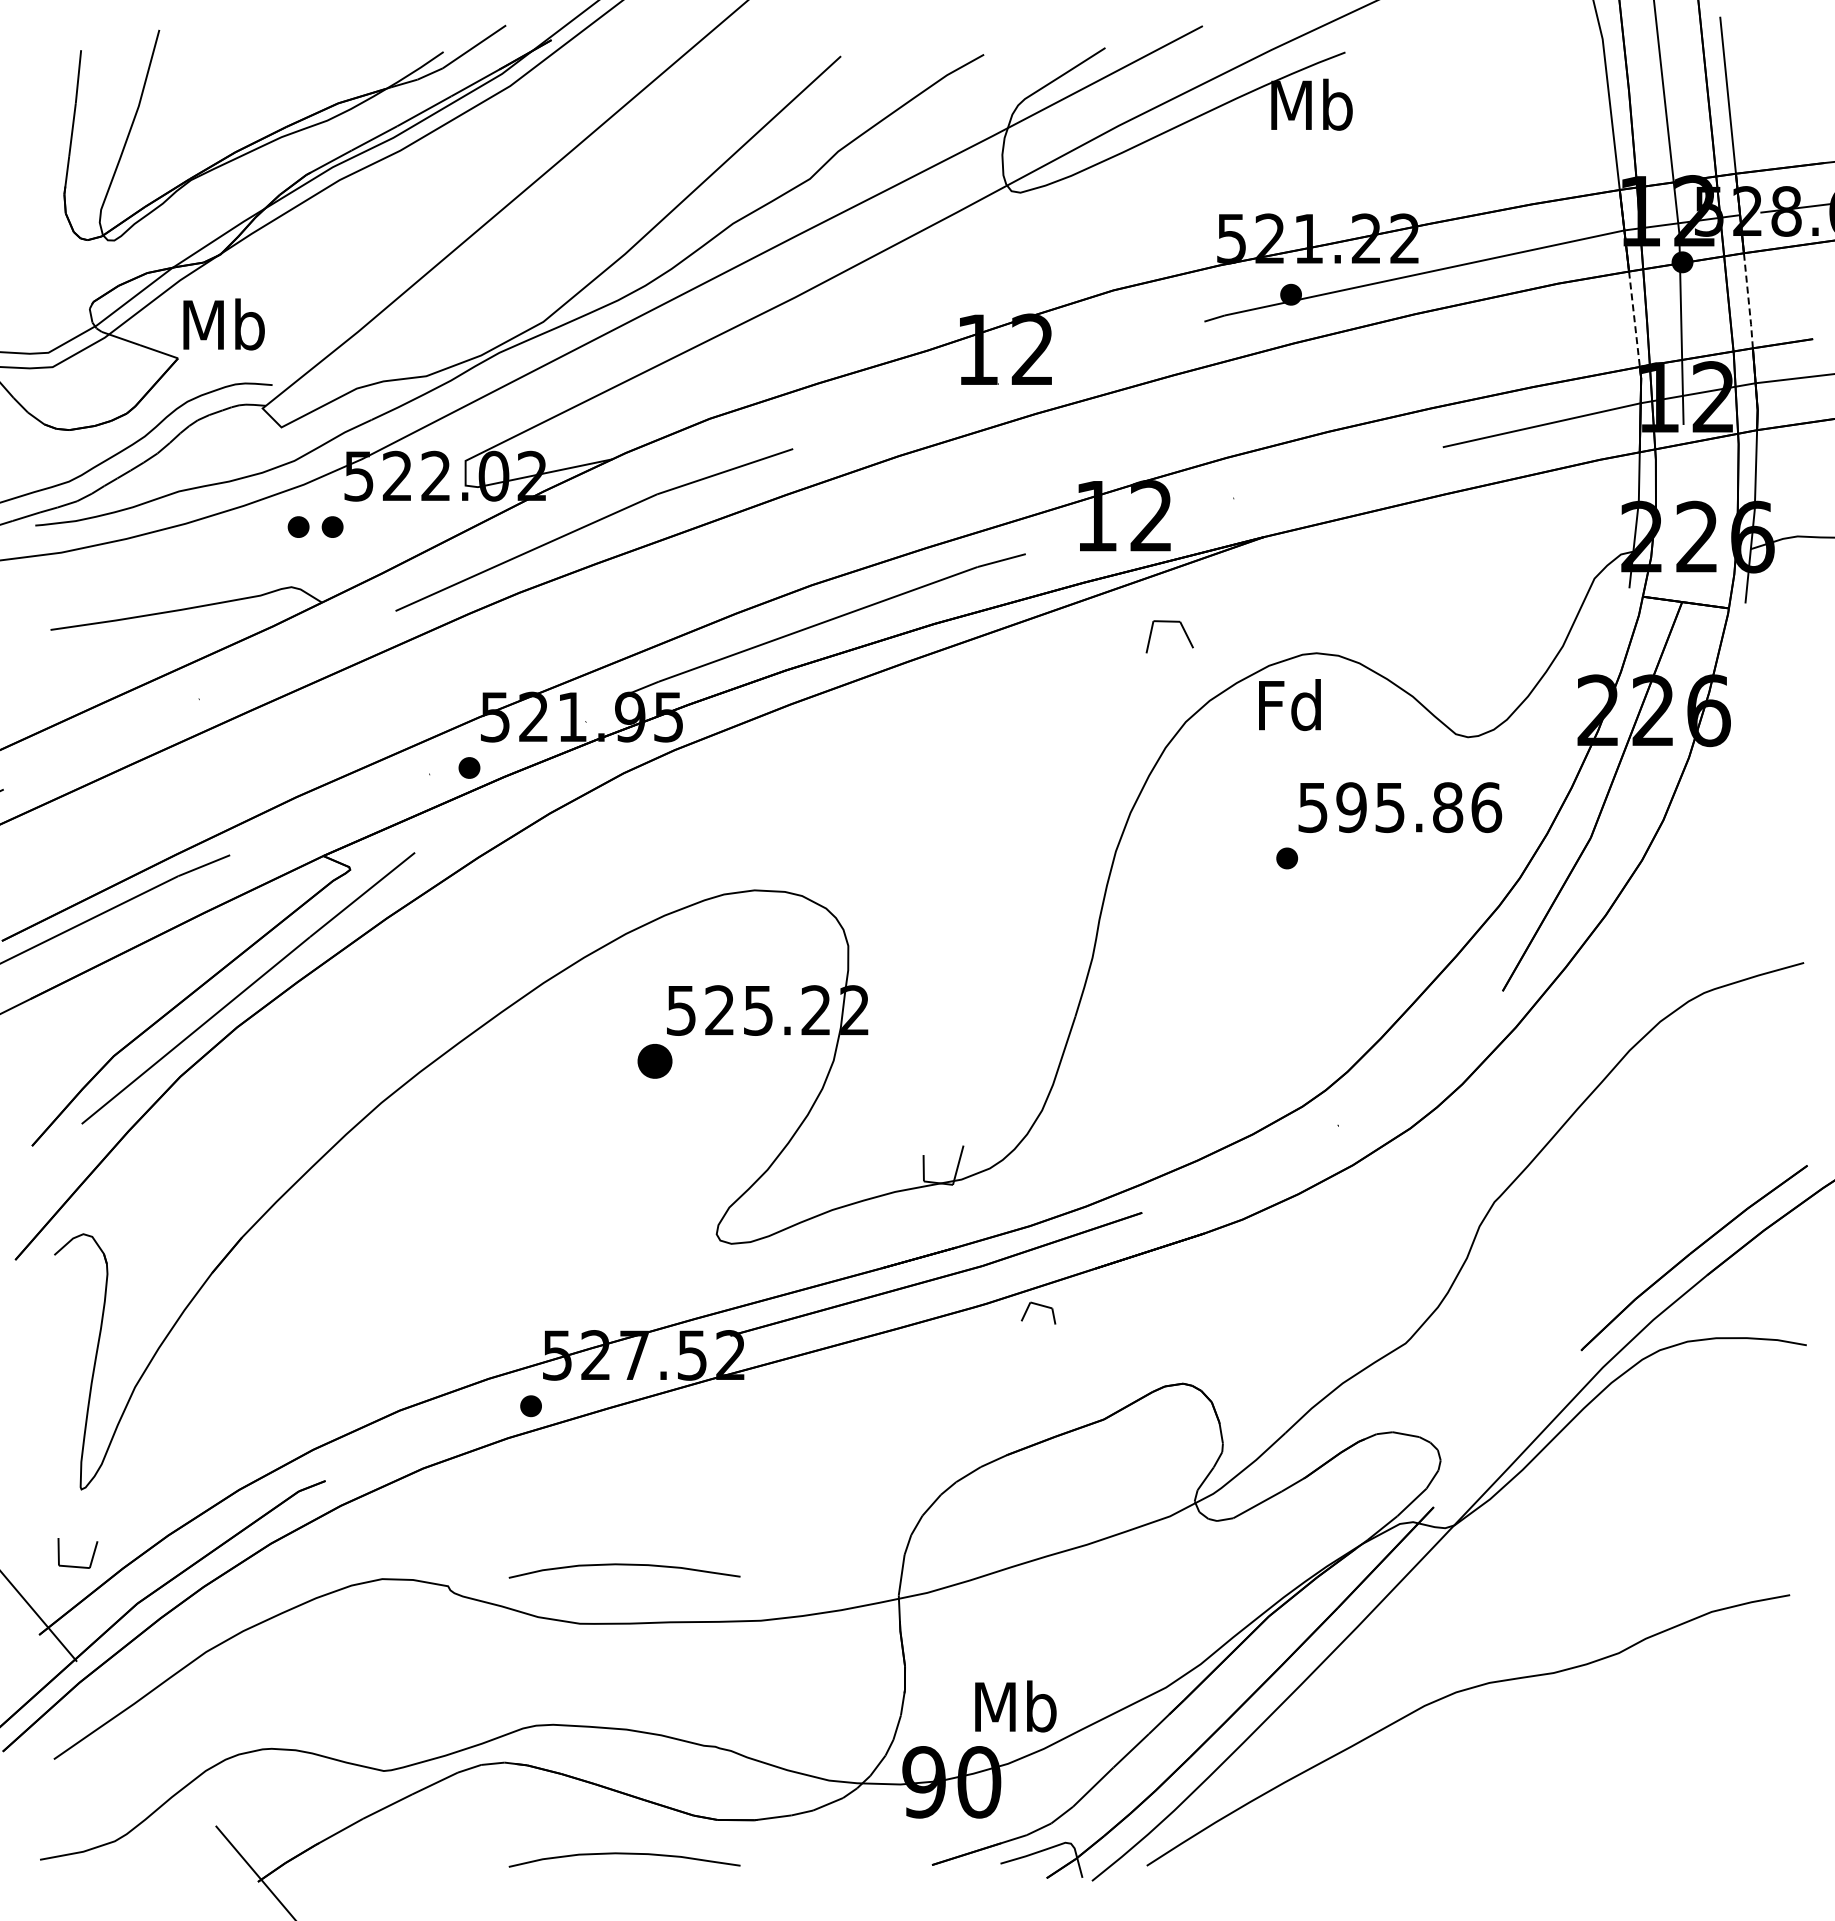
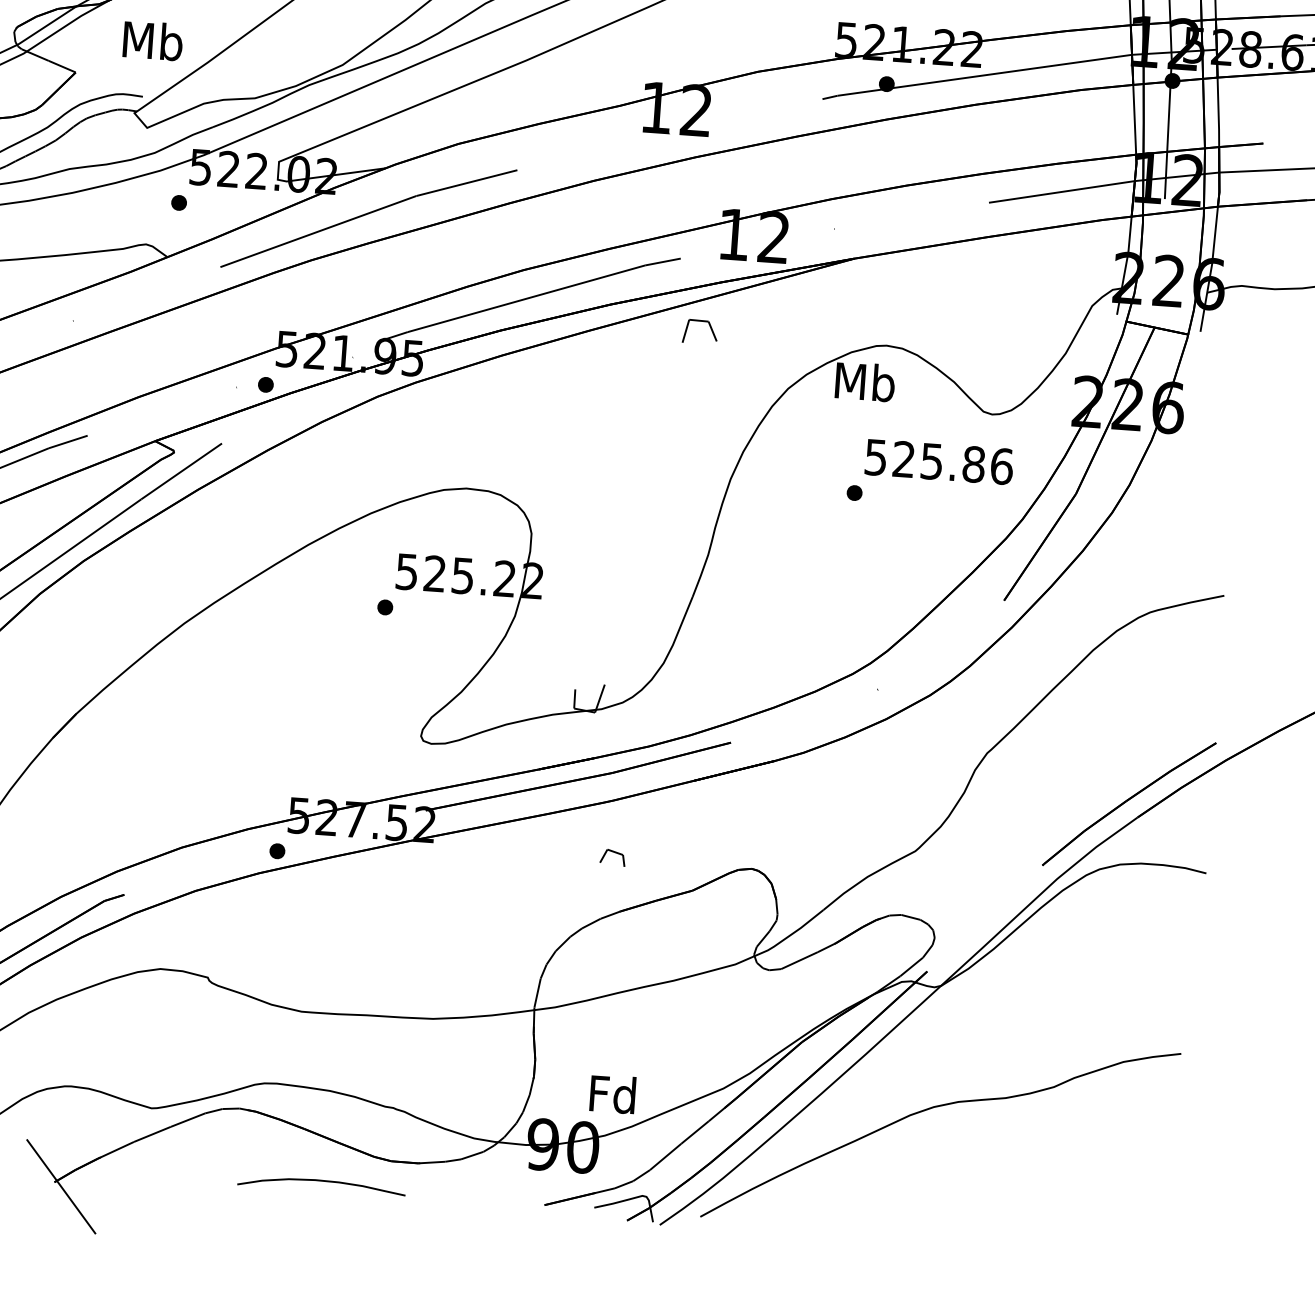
line: (1748, 300) -> (1218, 112), dashed -> solid
line: (1634, 319) -> (1134, 119), dashed -> solid
text: (223, 324) -> (152, 40), moved
part: (298, 526) -> (154, 200), removed
line: (1169, 622) -> (700, 321), moved
text: (1290, 705) -> (864, 382), Fd -> Mb
text: (1351, 807) -> (903, 459), 595.86 -> 525.86
part: (654, 1061) -> (384, 607), size x0.62
line: (1040, 1306) -> (614, 853), moved
curve: (624, 1565) -> (336, 971), removed
text: (1015, 1706) -> (613, 1094), Mb -> Fd

